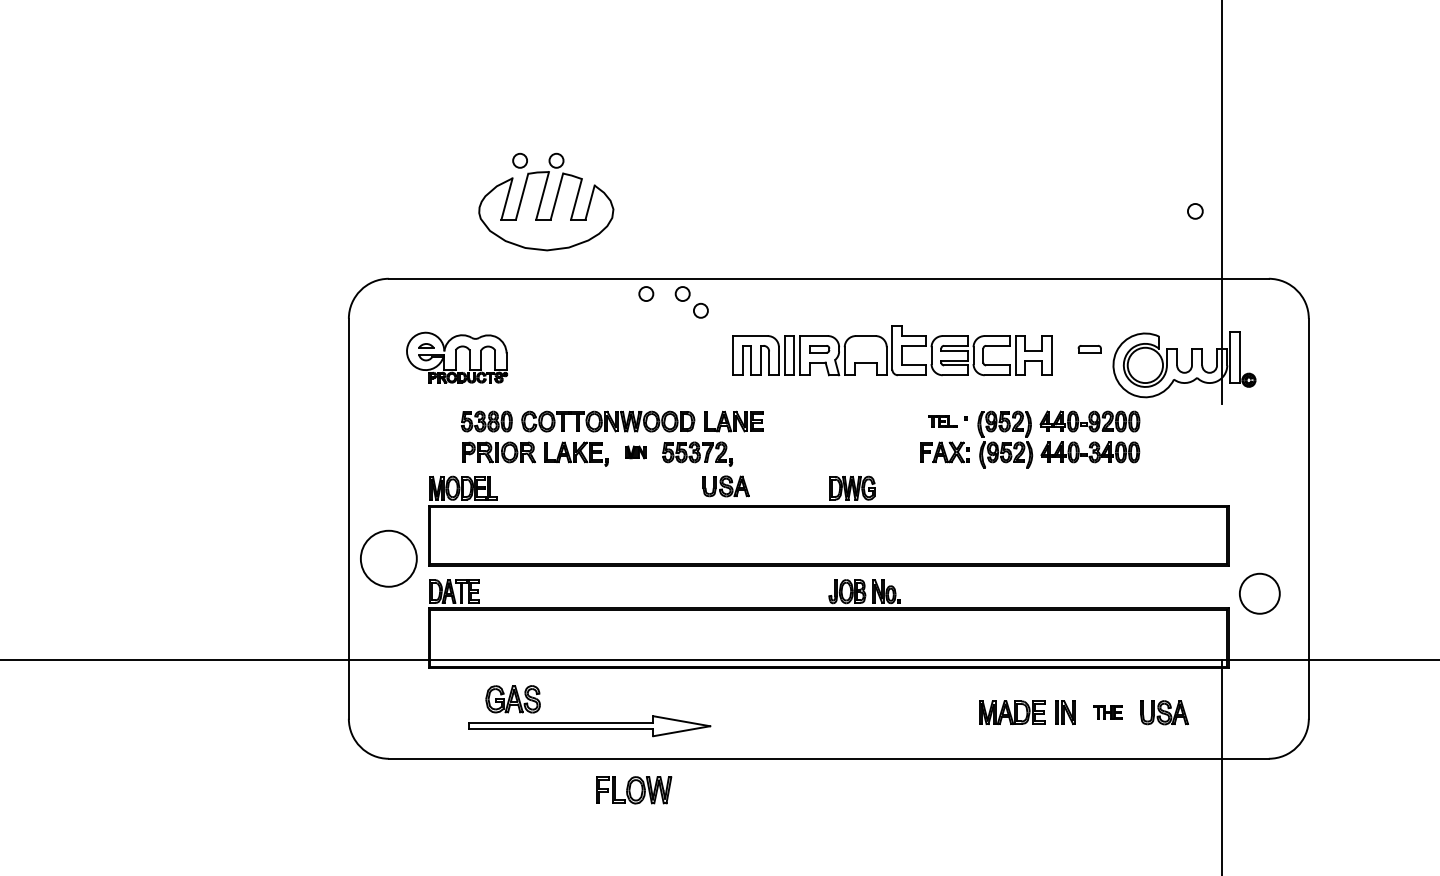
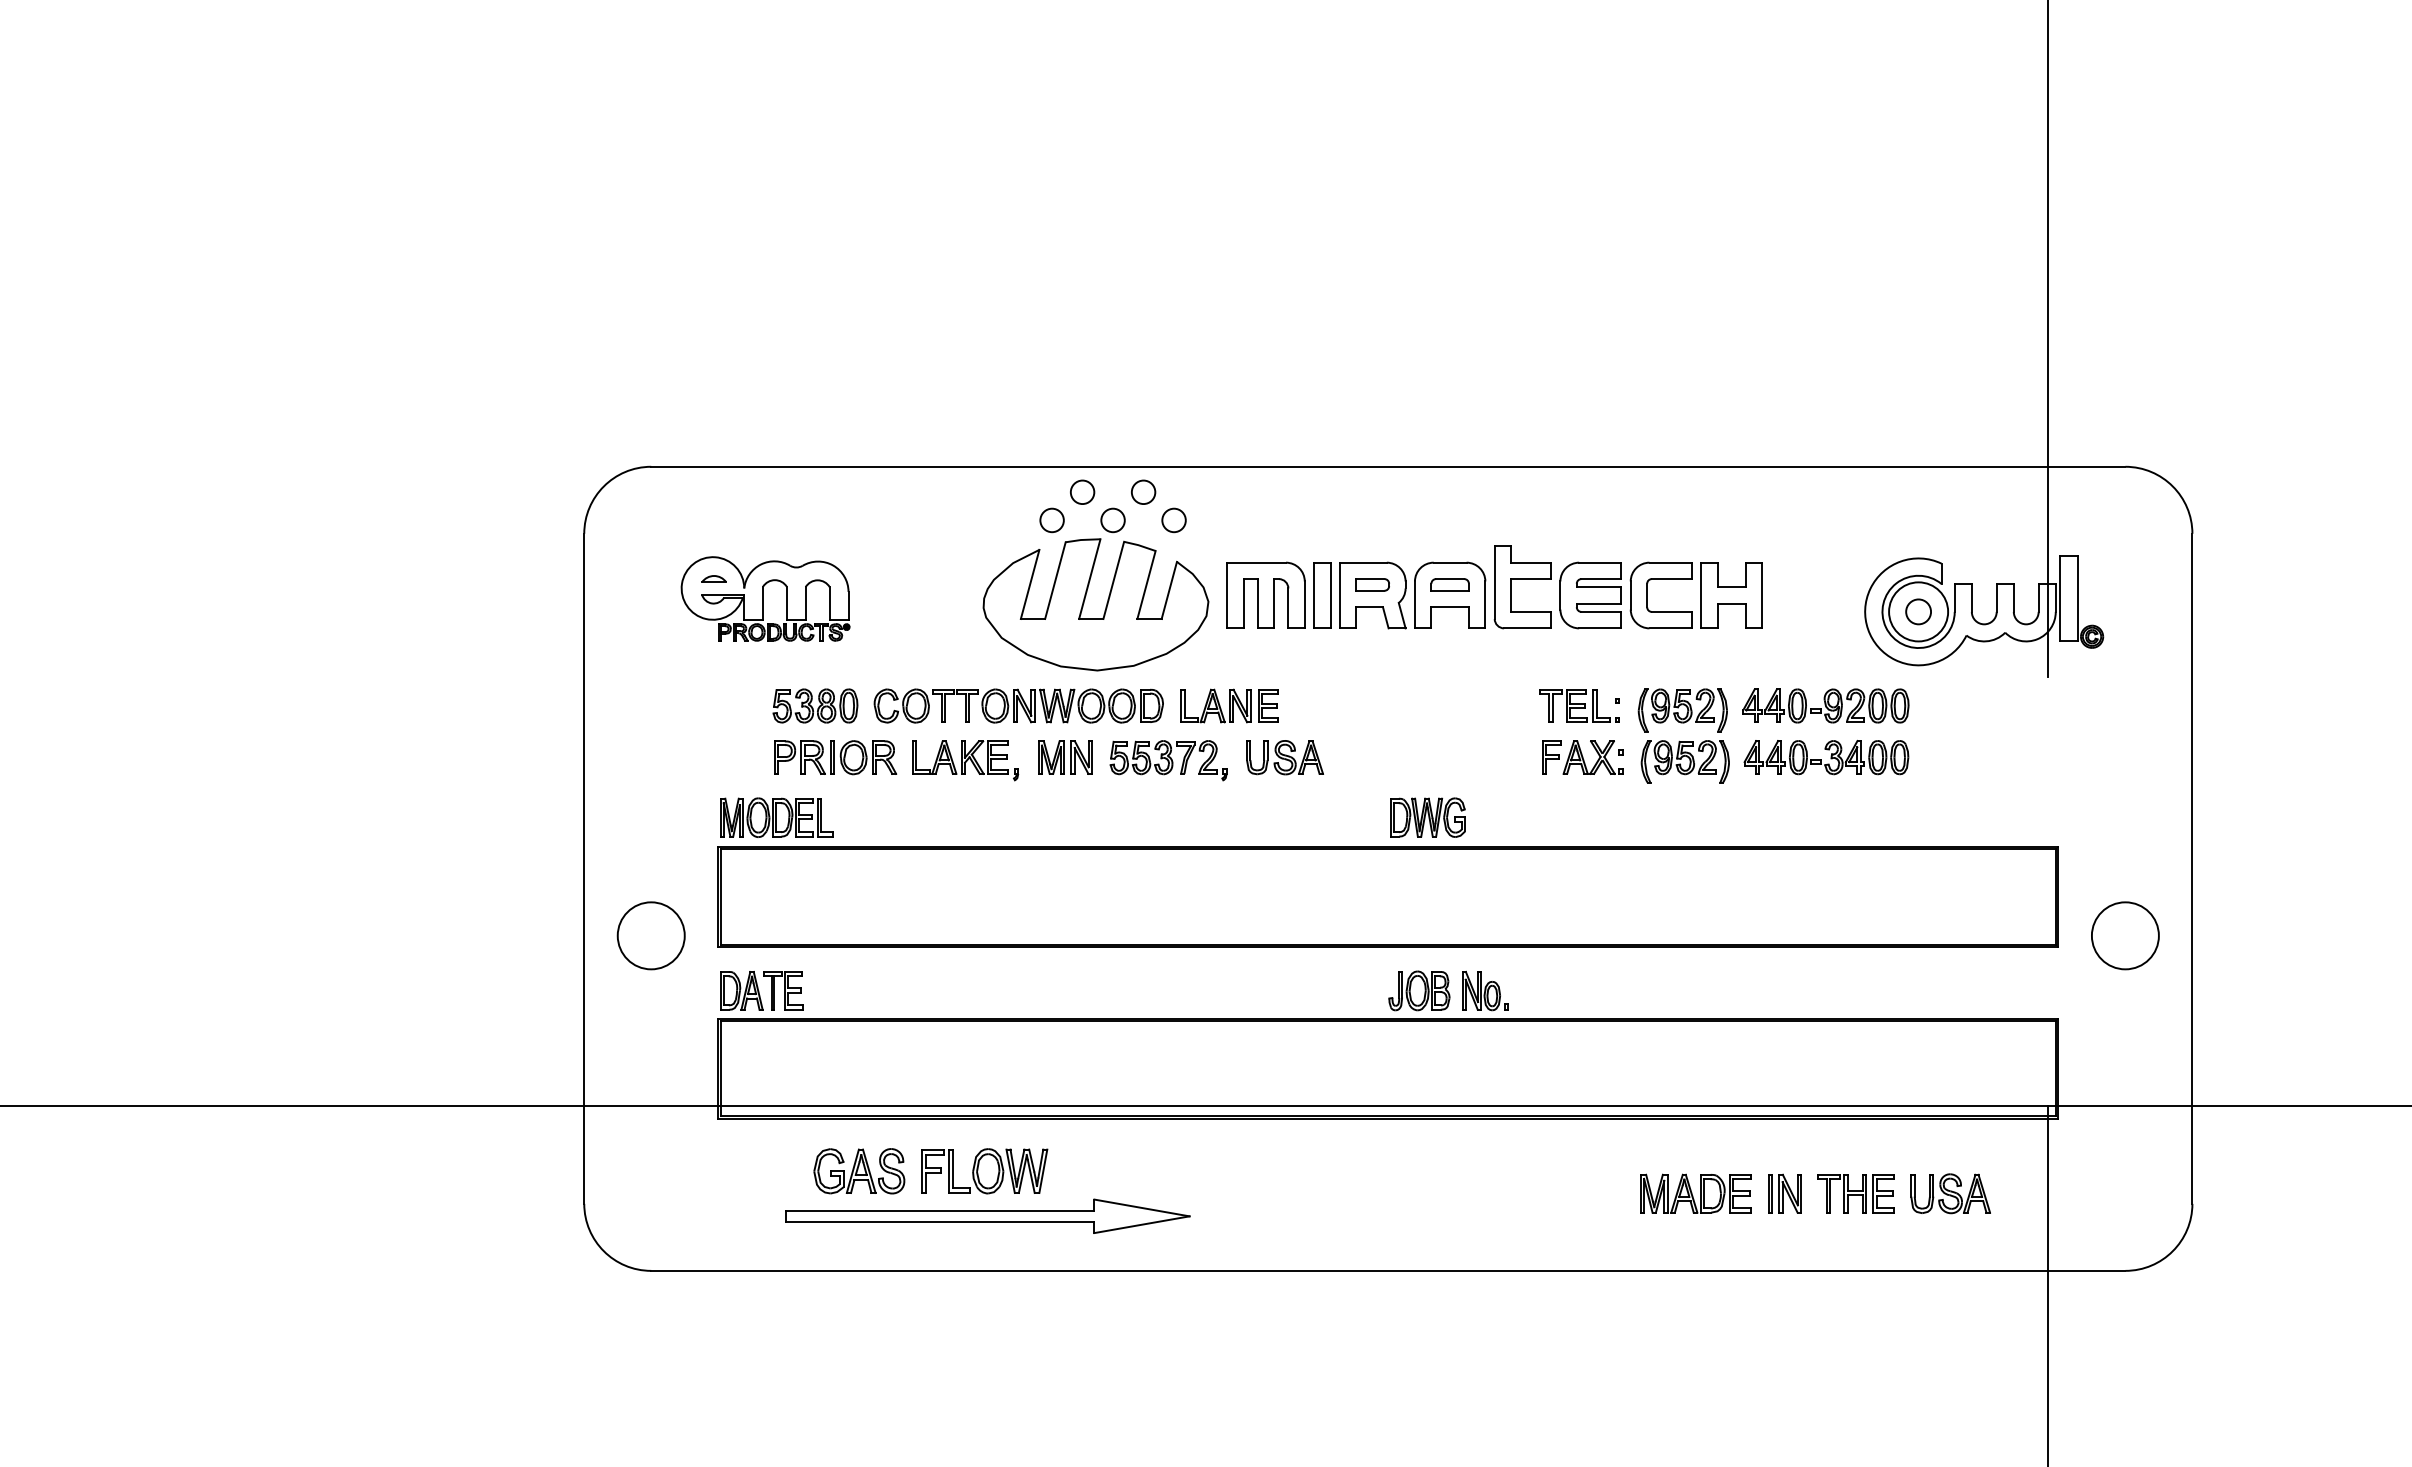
part: (546, 201) -> (1096, 588), moved
circle: (1195, 211) -> (1918, 612), moved
part: (1089, 349) -> (1449, 585), moved
part: (943, 421) -> (1580, 705), size x1.67
part: (635, 452) -> (1064, 757), size x1.67
part: (725, 486) -> (1283, 757), moved
circle: (388, 558) -> (650, 935), size x0.71
circle: (1259, 593) -> (2124, 935), moved
part: (1107, 712) -> (1855, 1193), size x1.67
part: (634, 790) -> (985, 1171), moved

